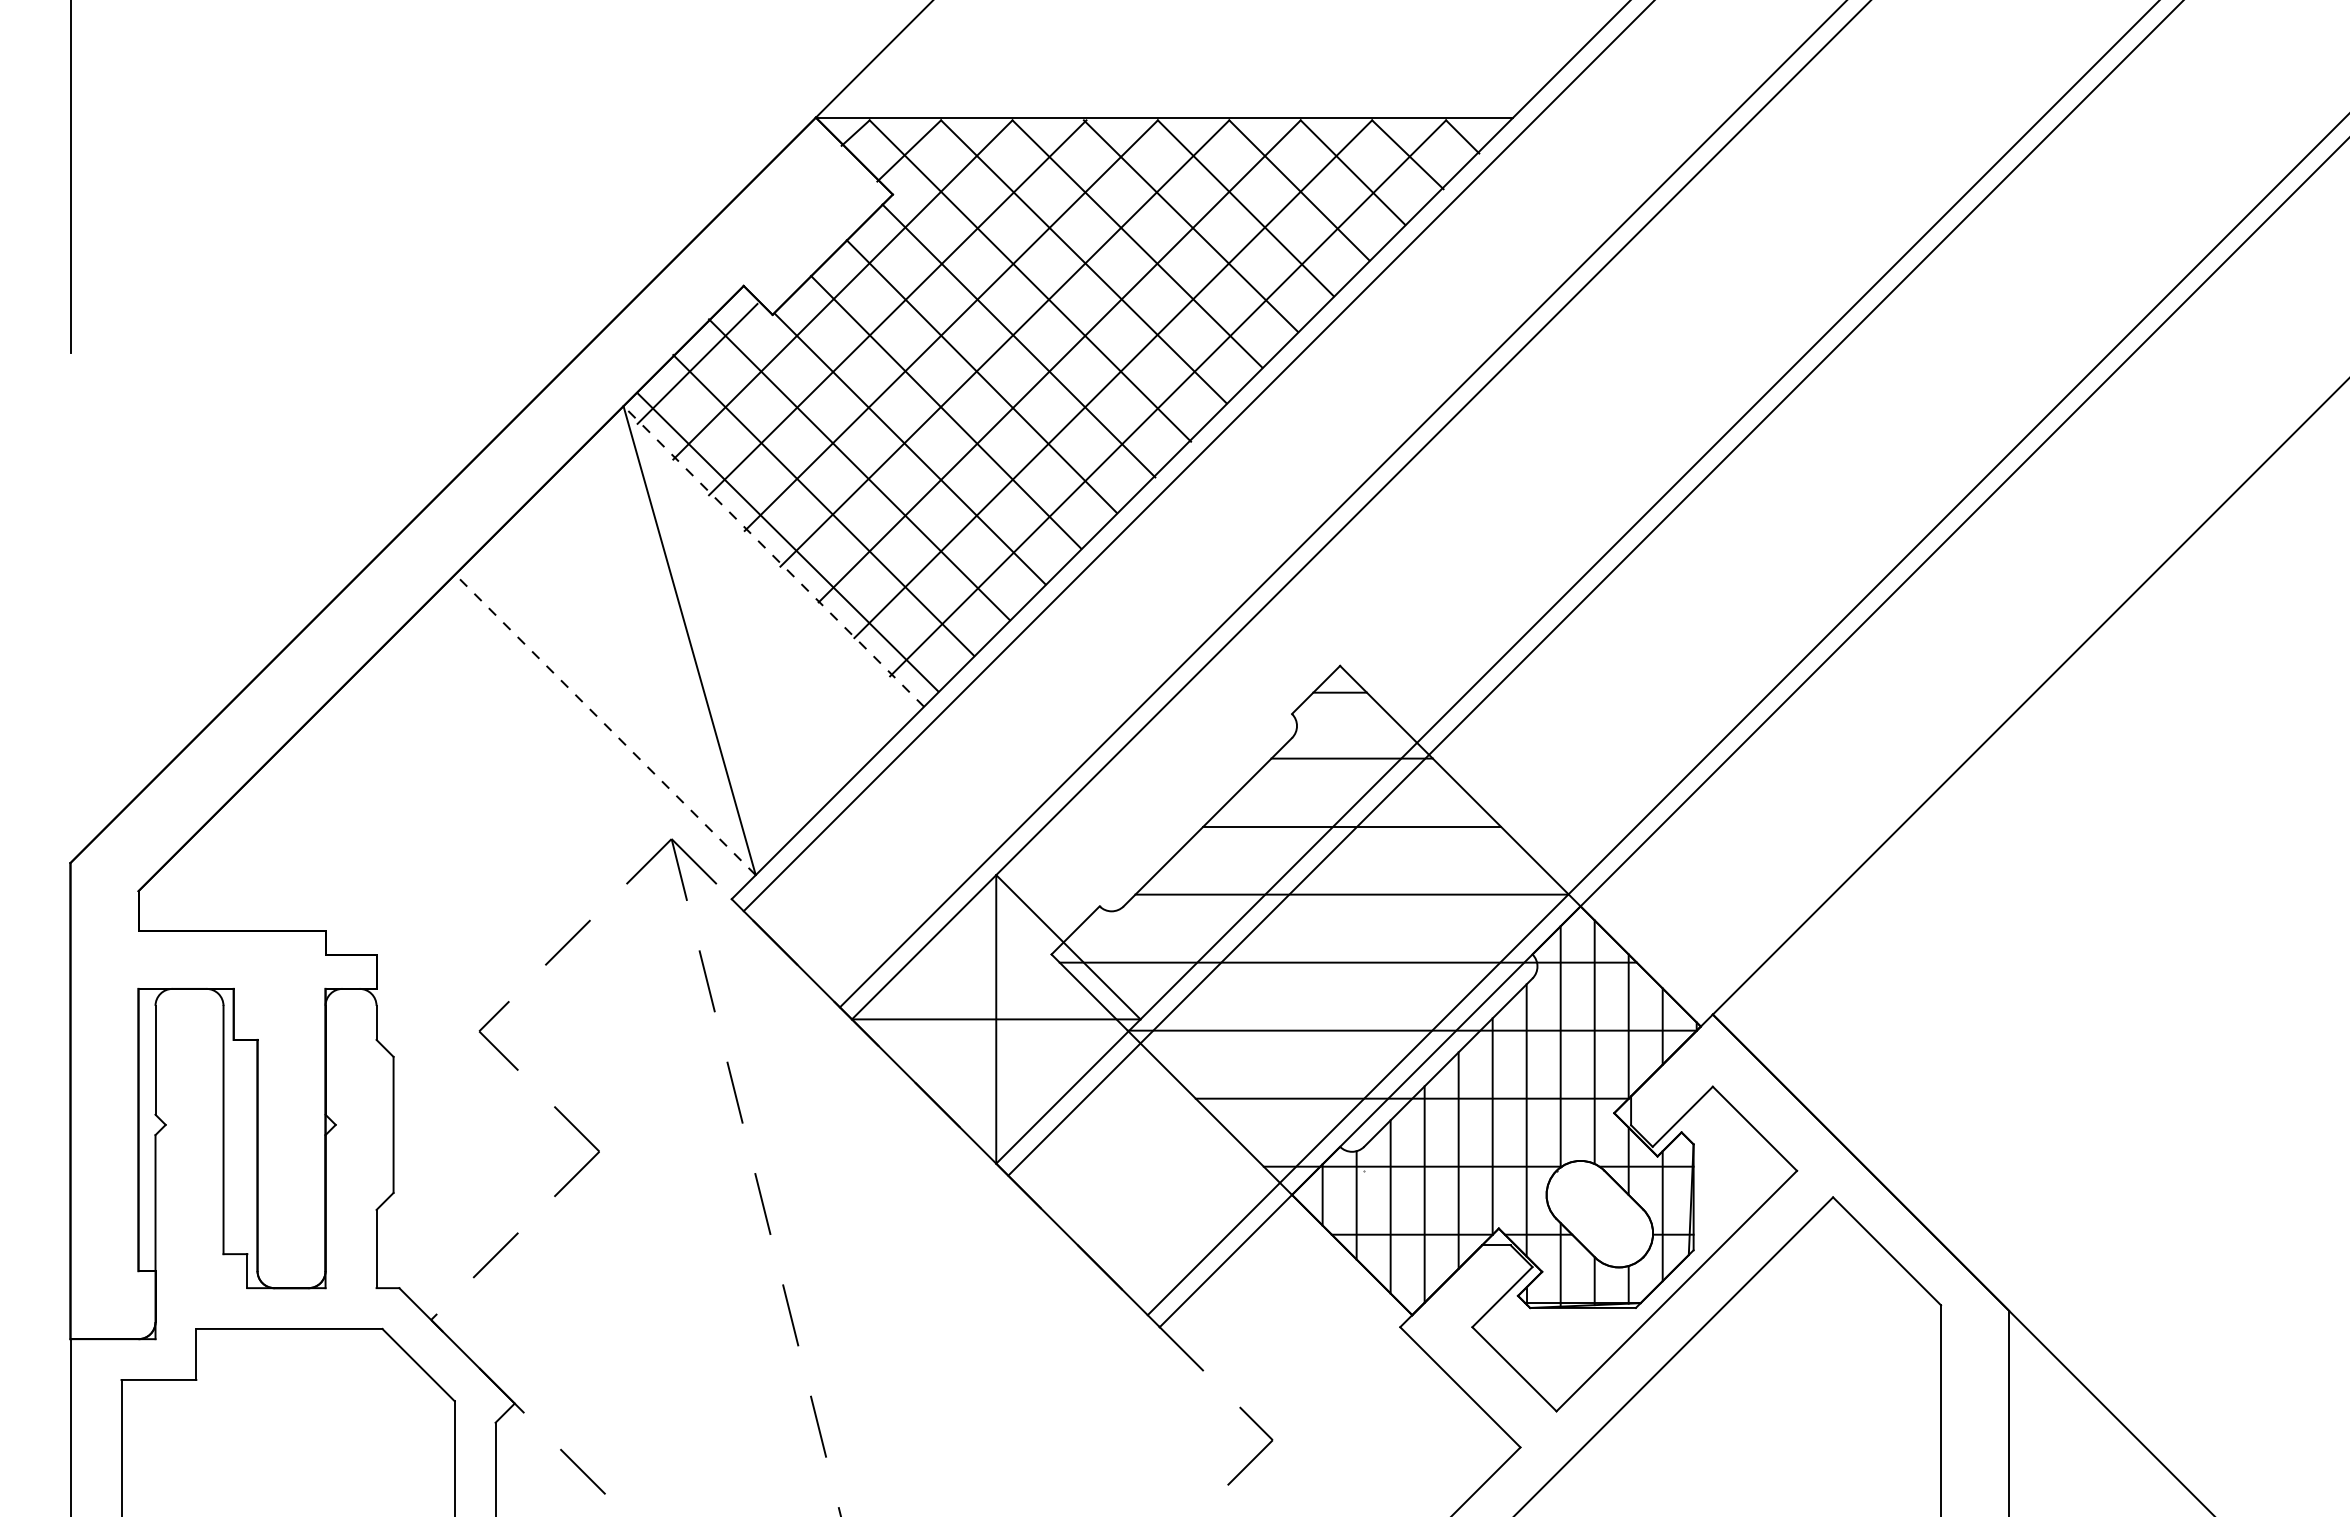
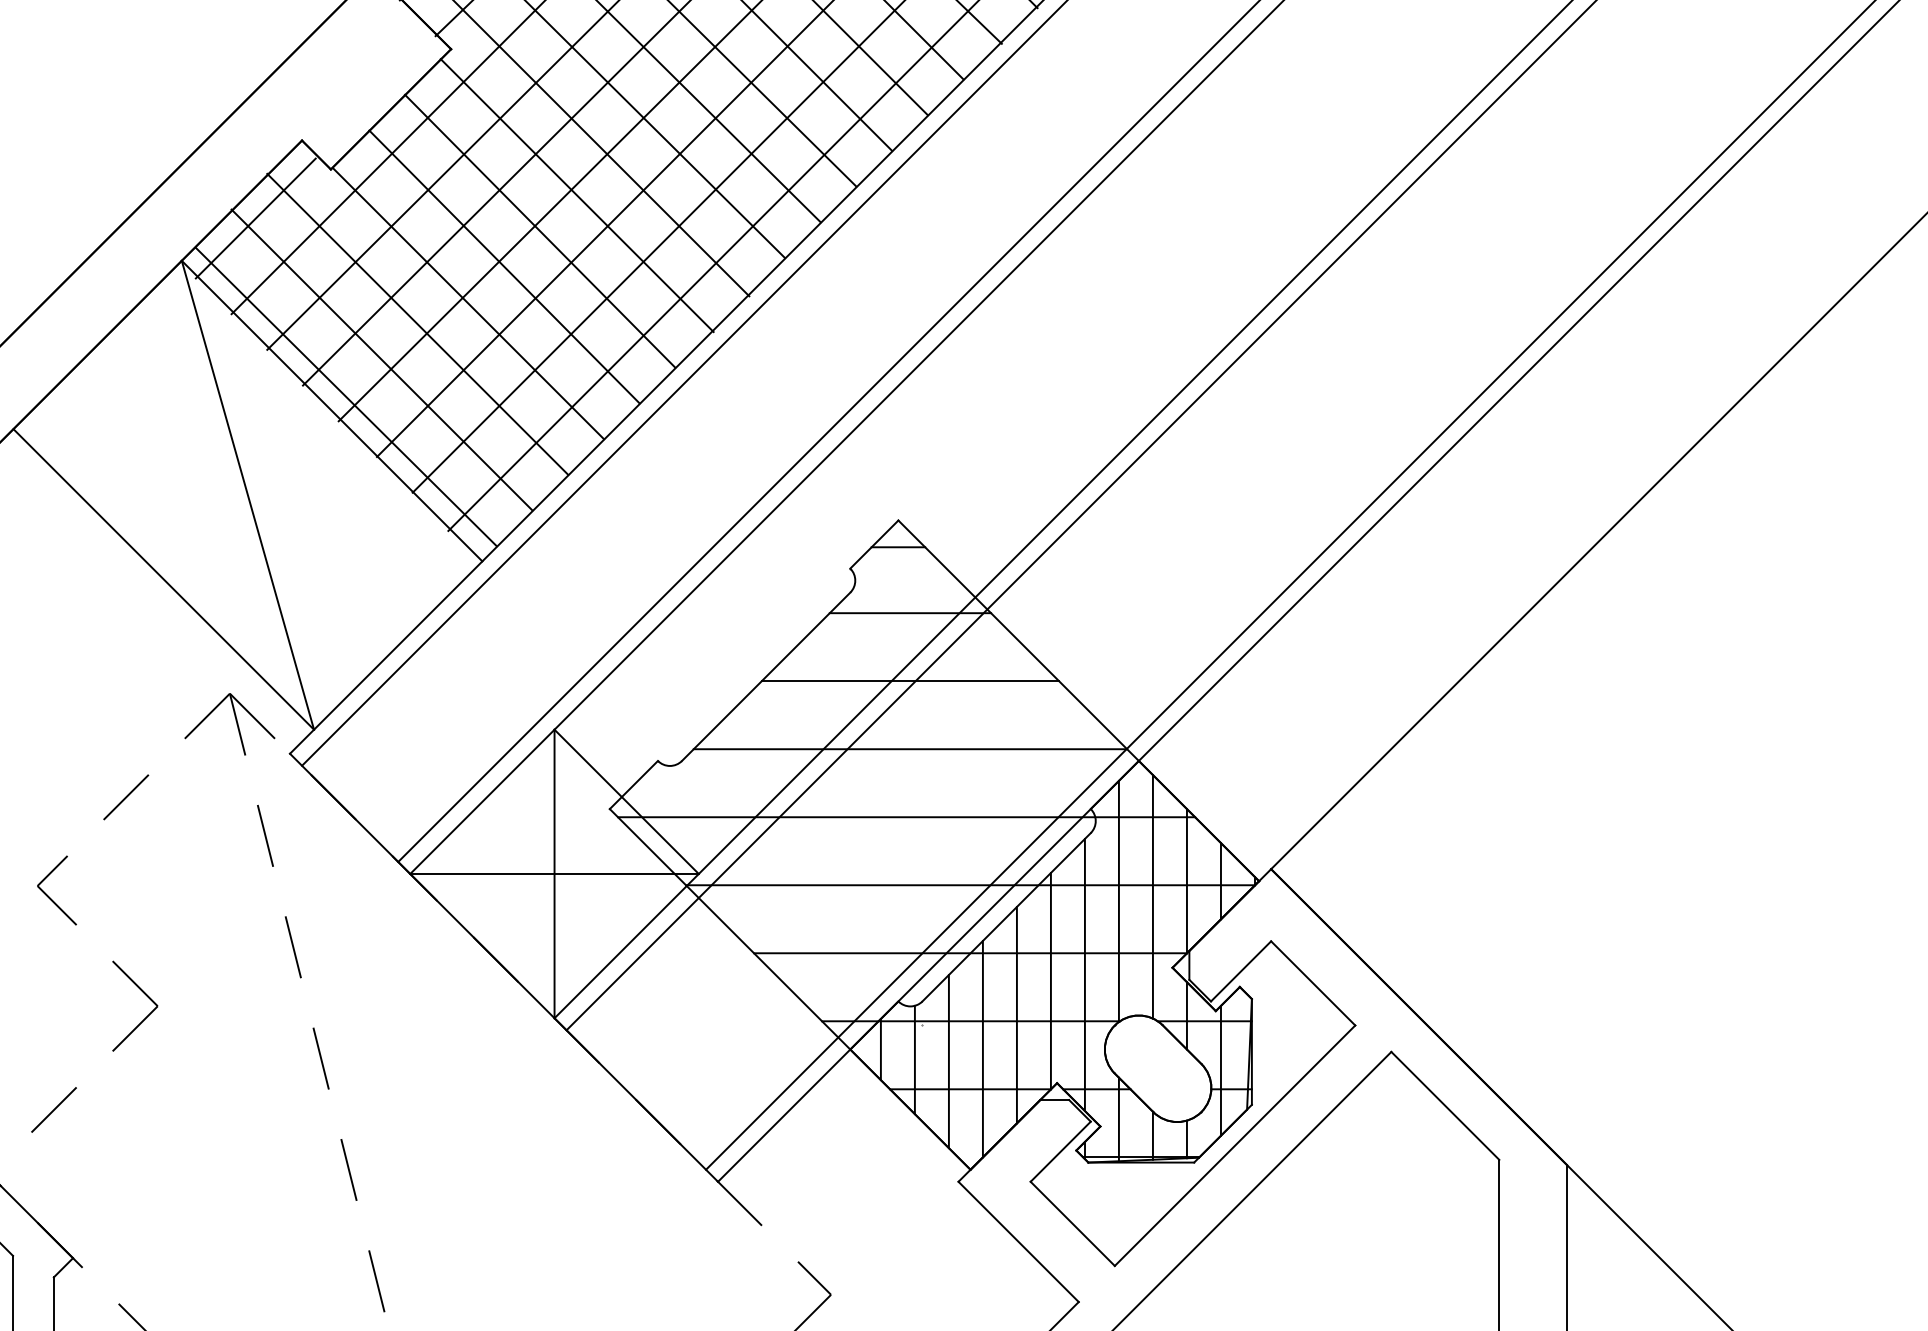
line: (773, 556) -> (331, 411), dashed -> solid
line: (605, 724) -> (163, 579), dashed -> solid

